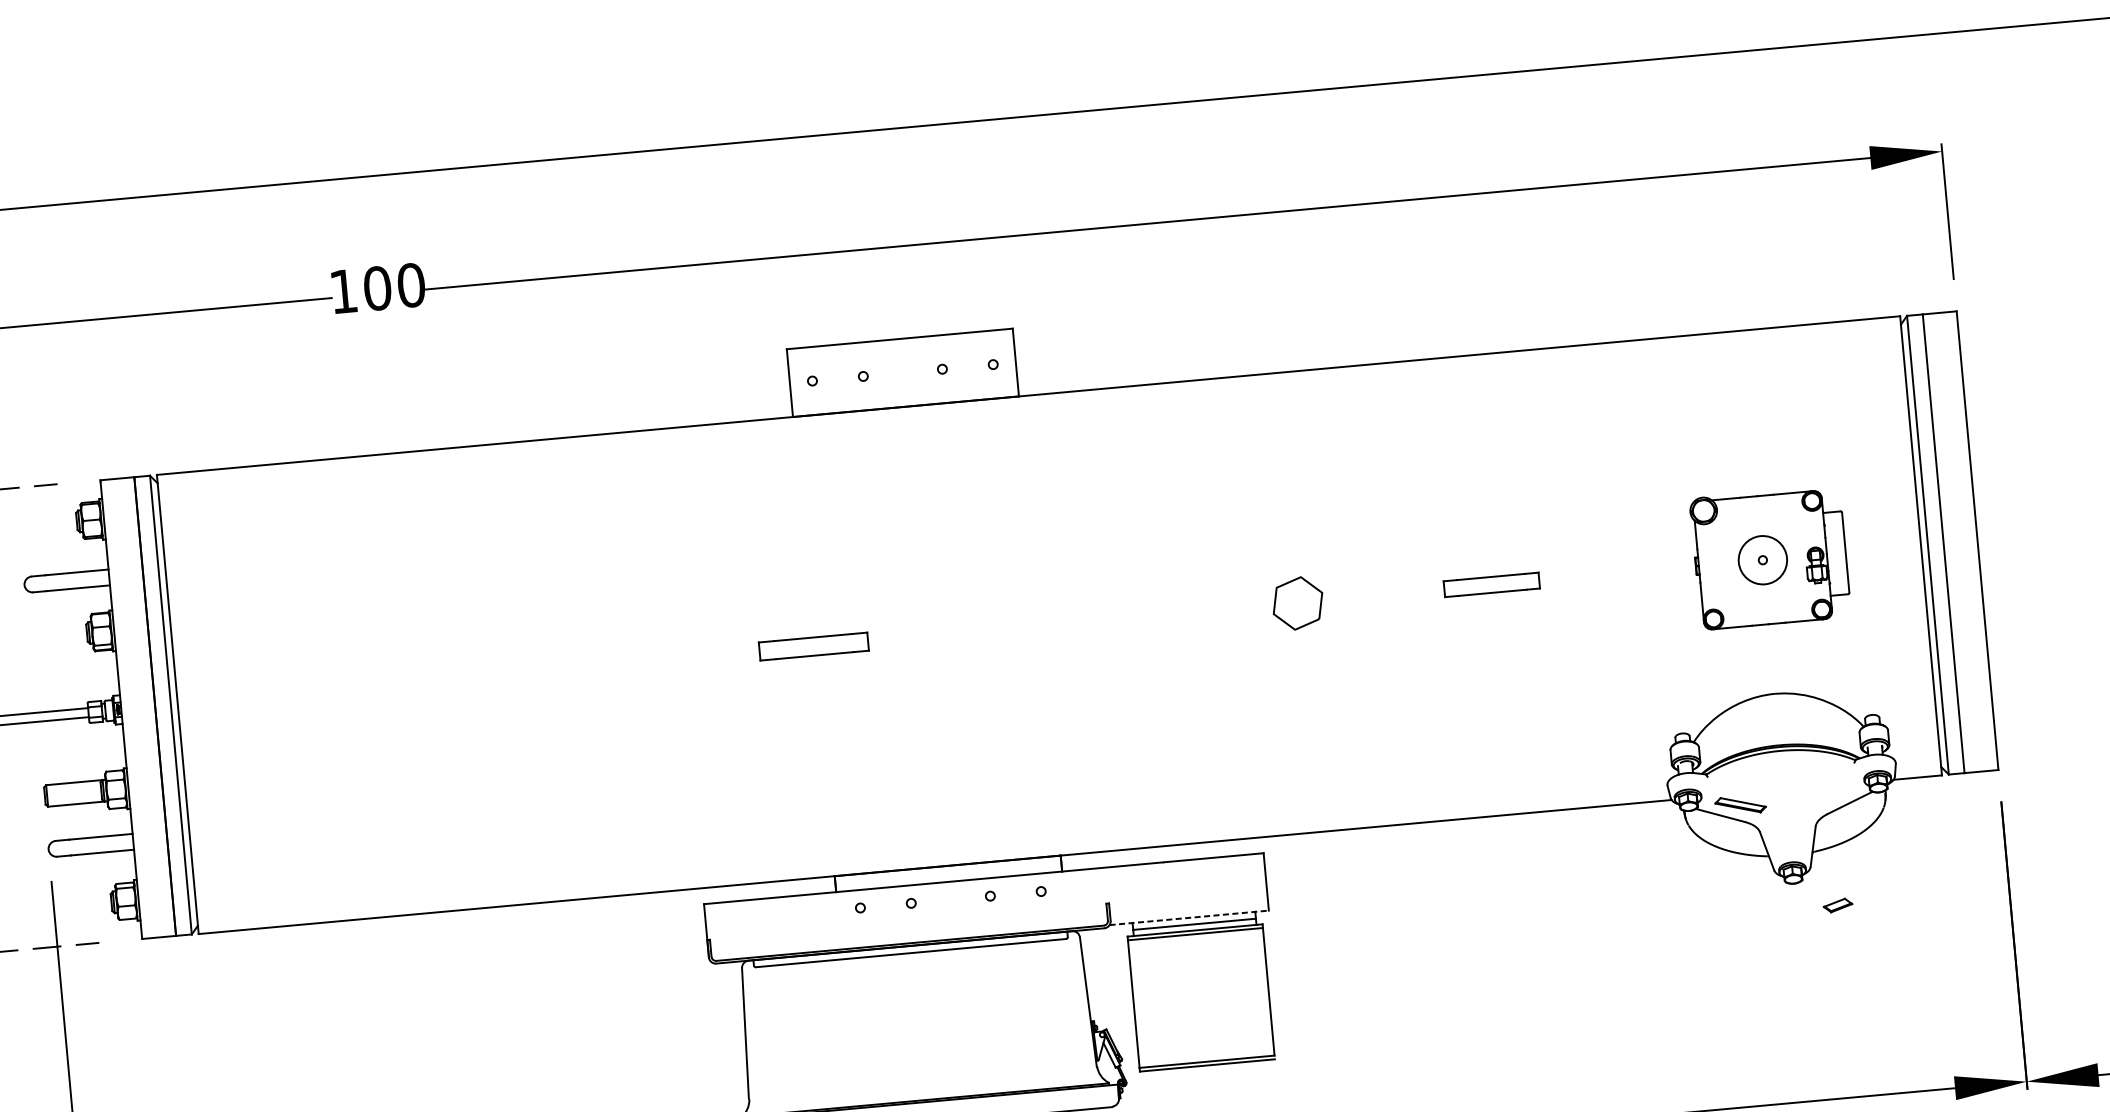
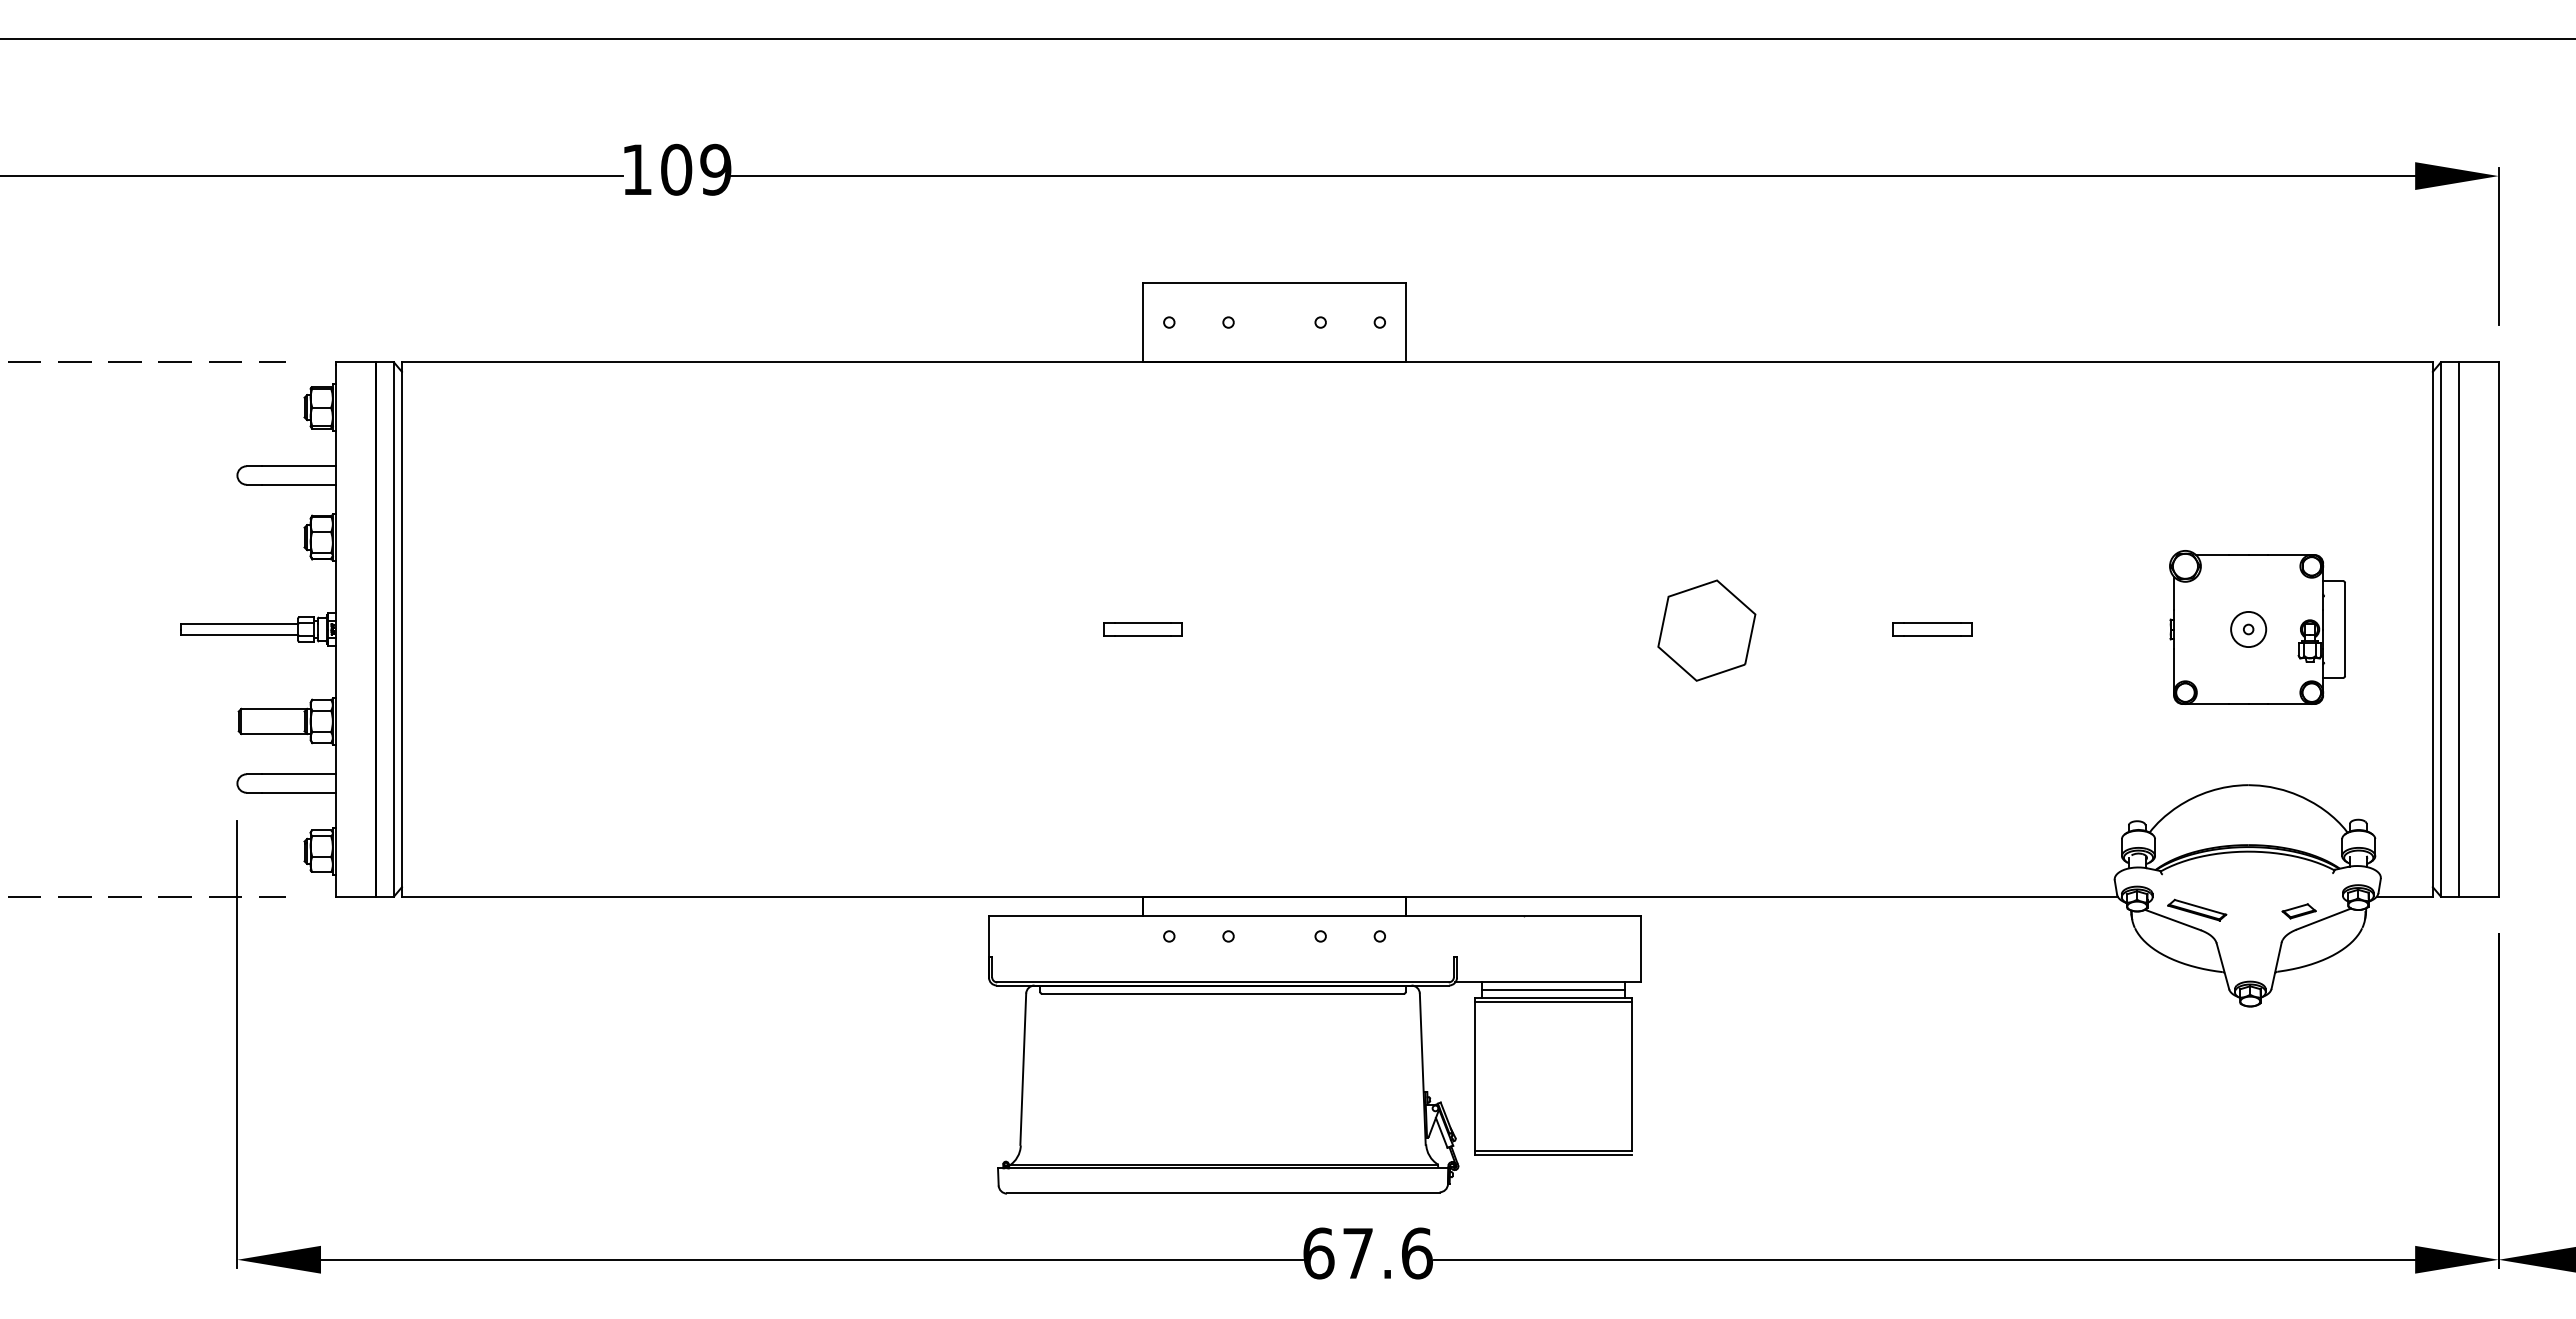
text: (410, 285) -> (715, 169), 100 -> 109
circle: (1762, 560) -> (2248, 629), size x0.62
part: (1491, 584) -> (1932, 629), size x0.71
part: (1297, 603) -> (1706, 630), size x1.67
part: (813, 646) -> (1142, 629), size x0.62
part: (1837, 905) -> (2298, 911), moved
line: (1189, 917) -> (1548, 982), dashed -> solid

